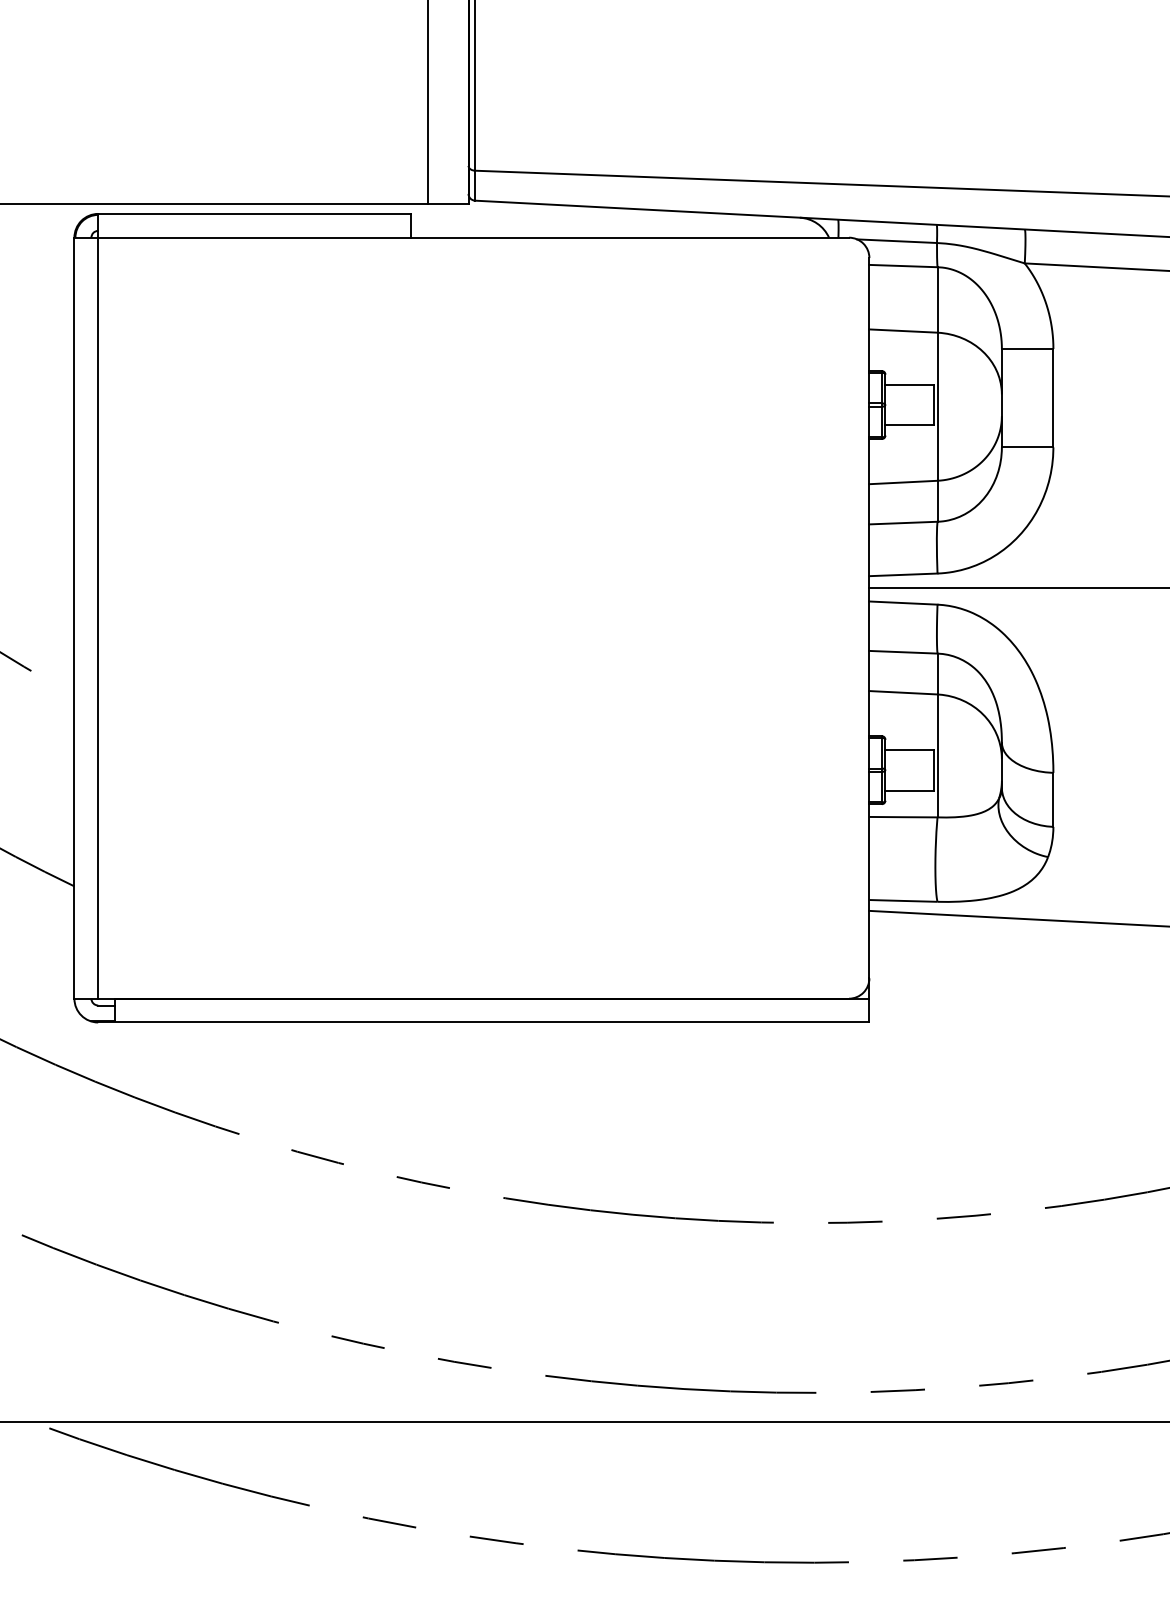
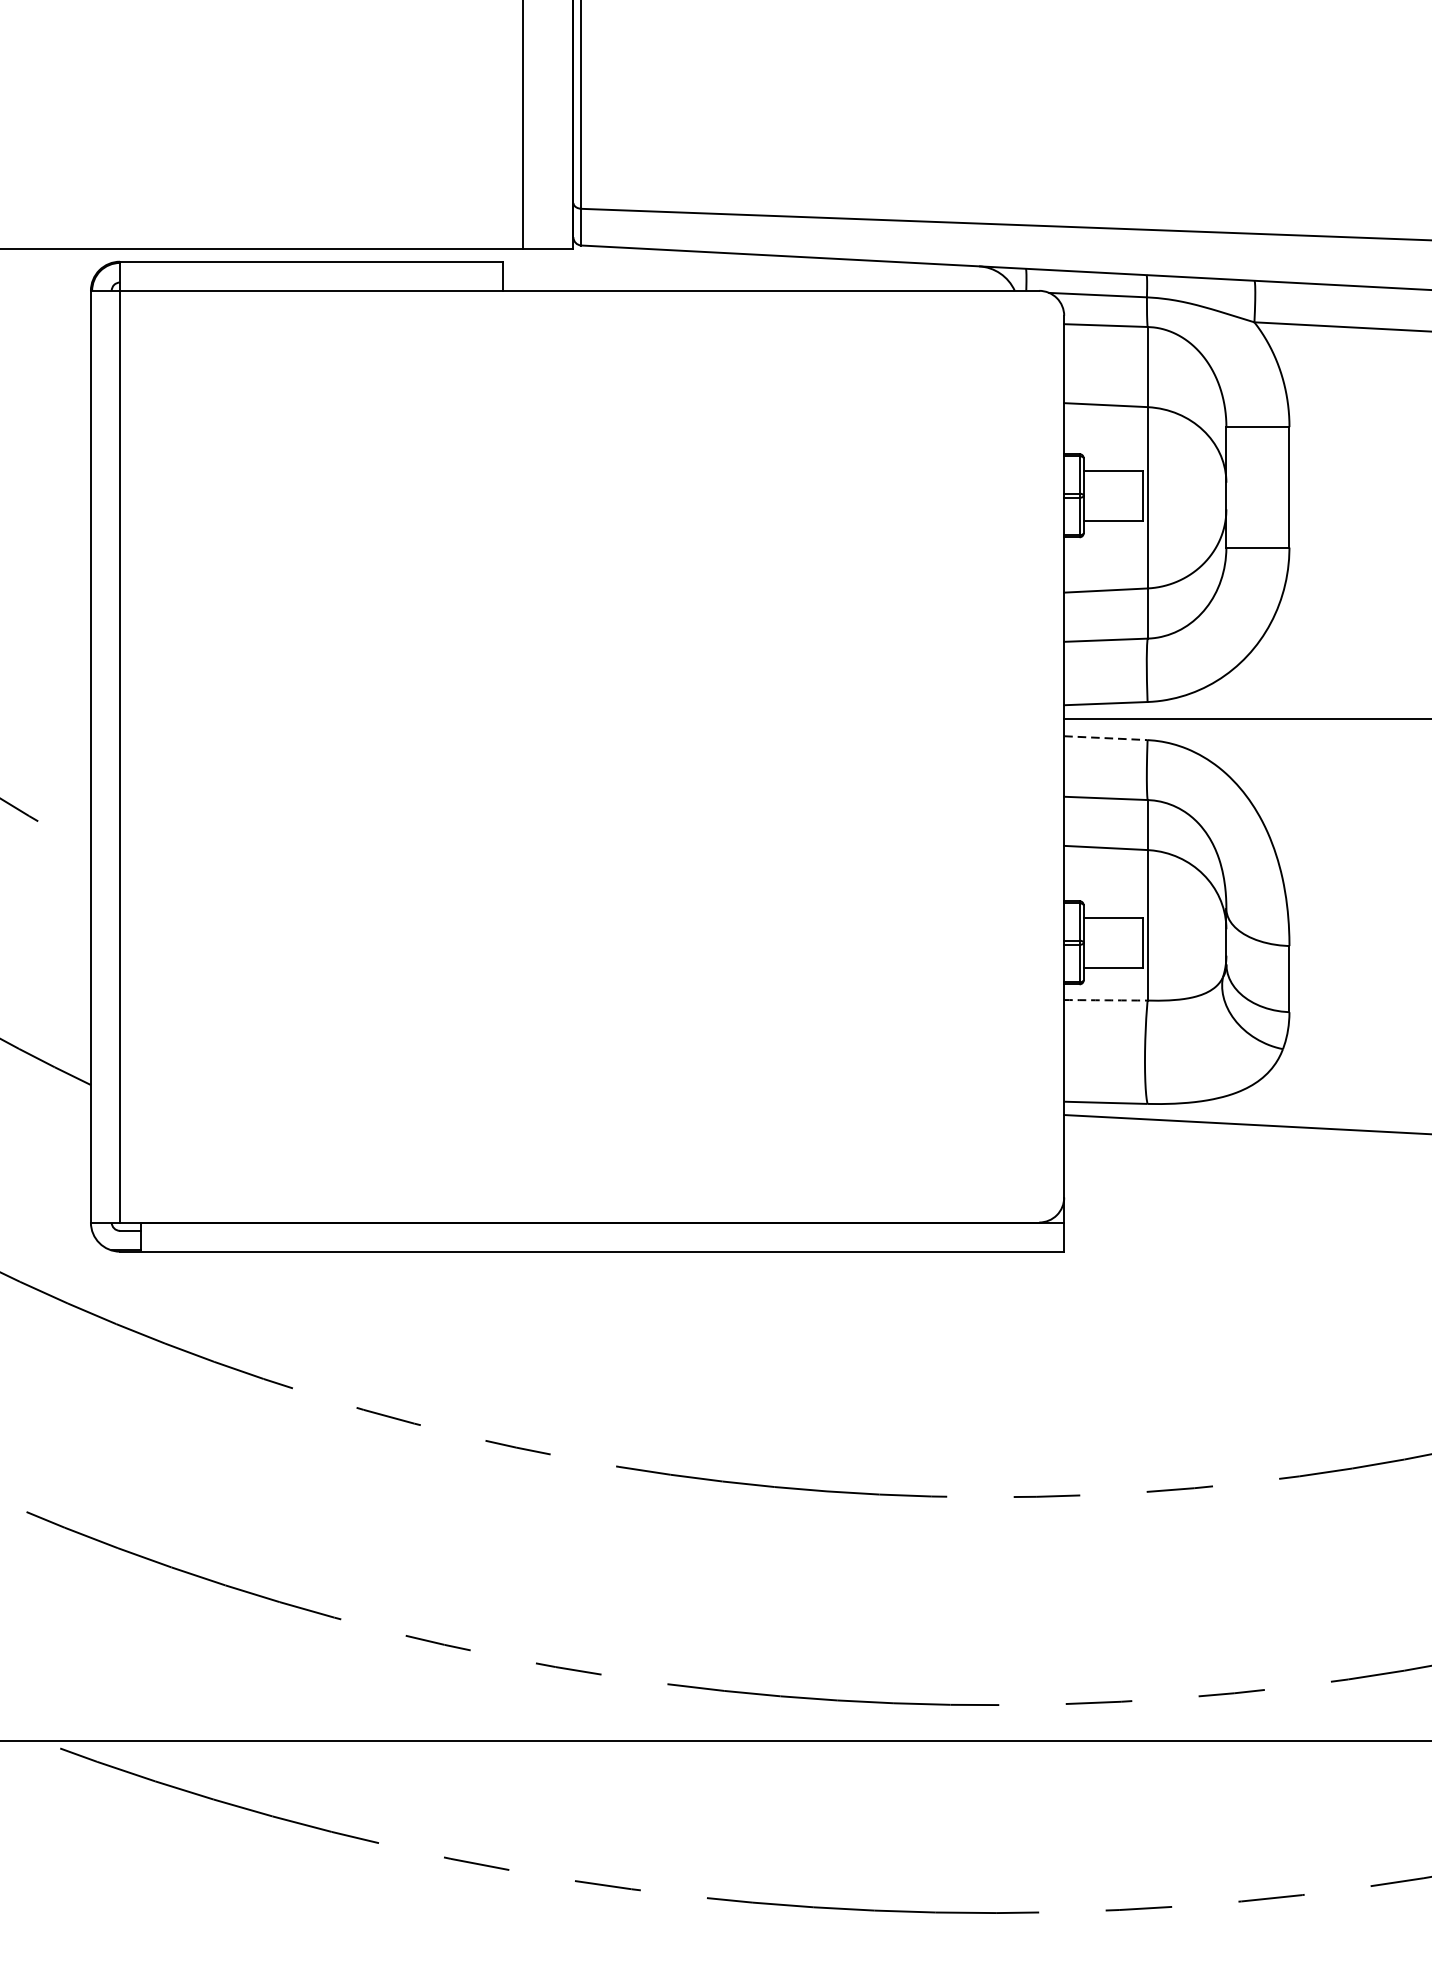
line: (903, 603) -> (1105, 738), solid -> dashed
arc: (903, 817) -> (1105, 1000), solid -> dashed

